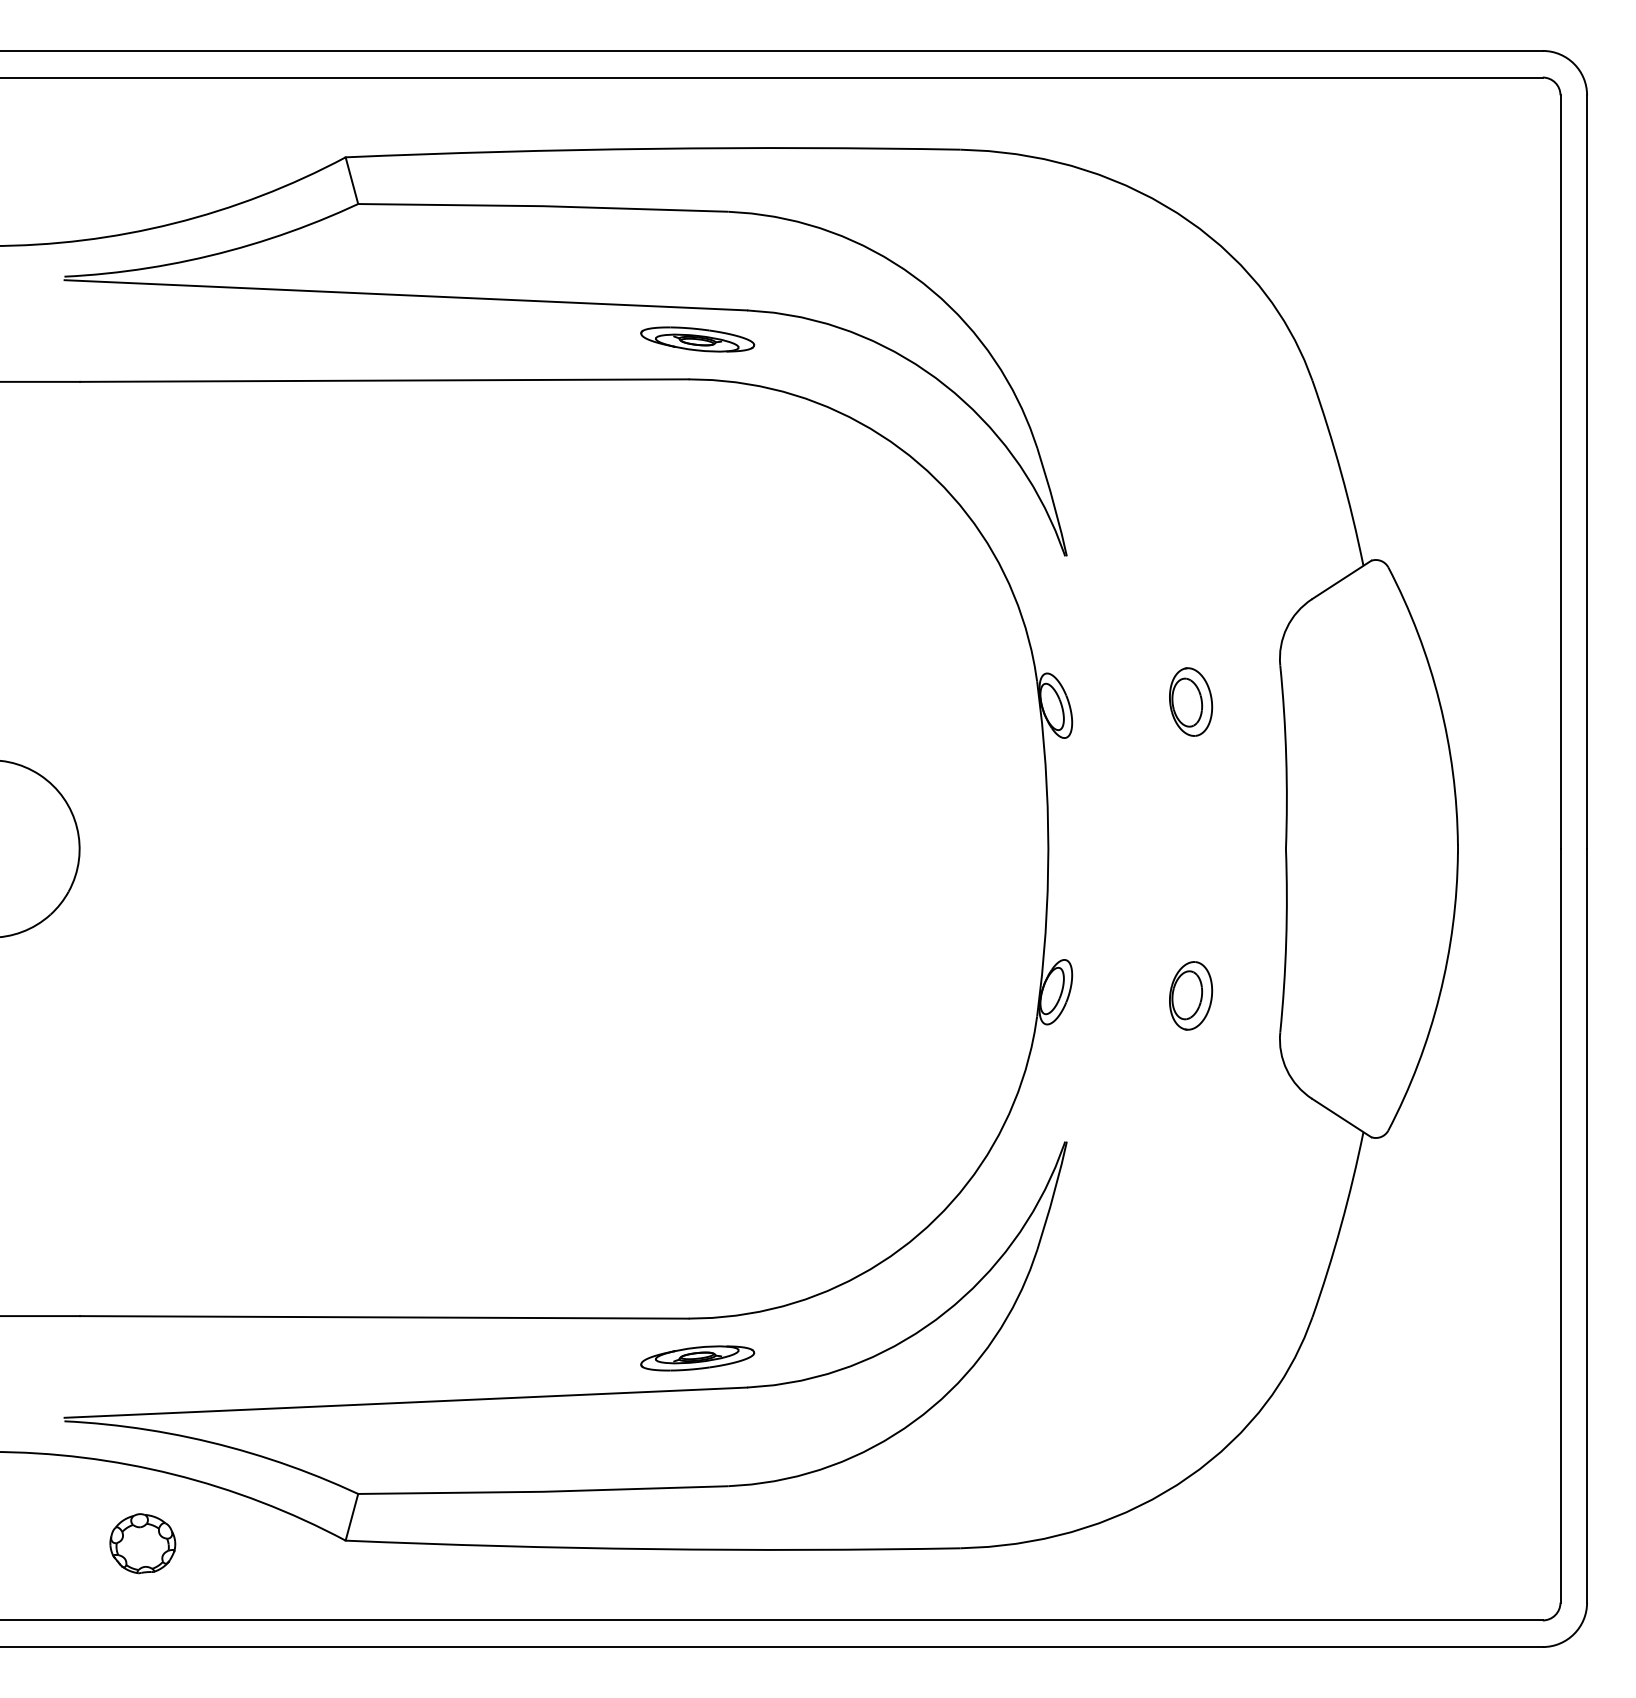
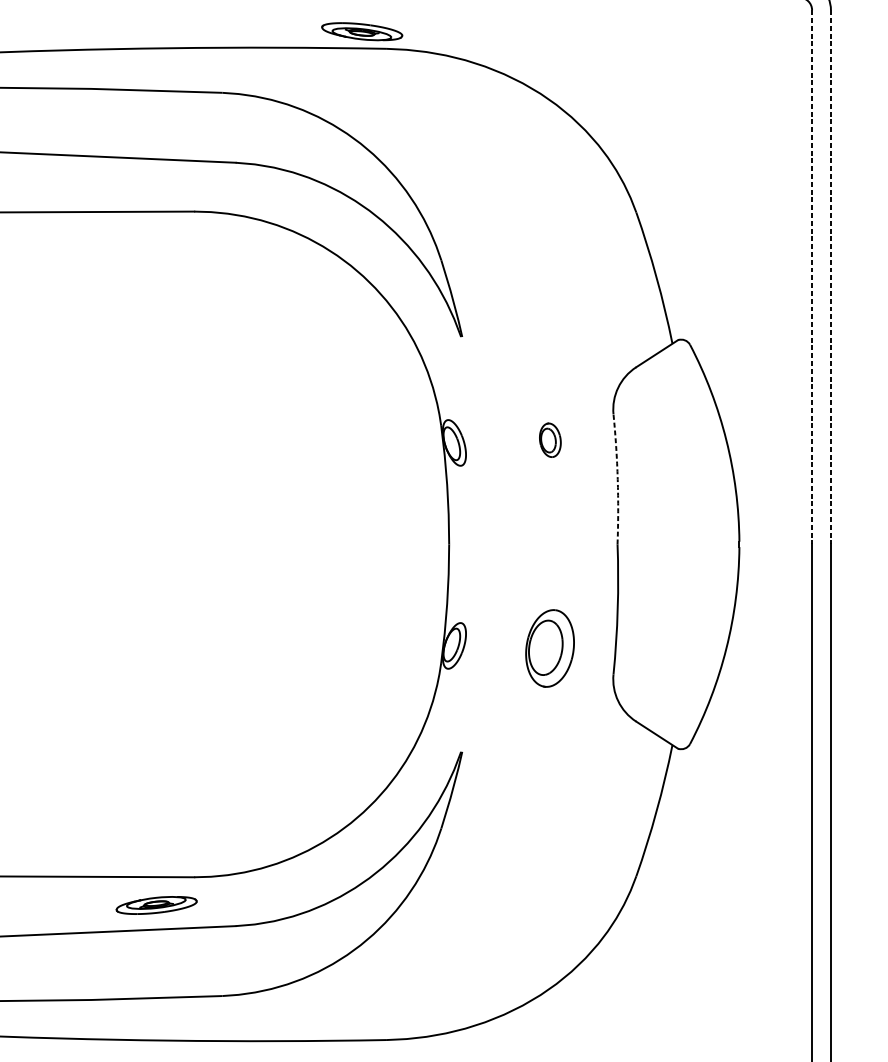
part: (697, 339) -> (362, 31), moved
line: (1560, 472) -> (812, 277), solid -> dashed
line: (1587, 472) -> (831, 277), solid -> dashed
part: (1191, 701) -> (550, 439), size x0.7
arc: (1286, 757) -> (617, 479), solid -> dashed
part: (1191, 995) -> (550, 648), size x1.6
part: (697, 1358) -> (156, 905), moved

